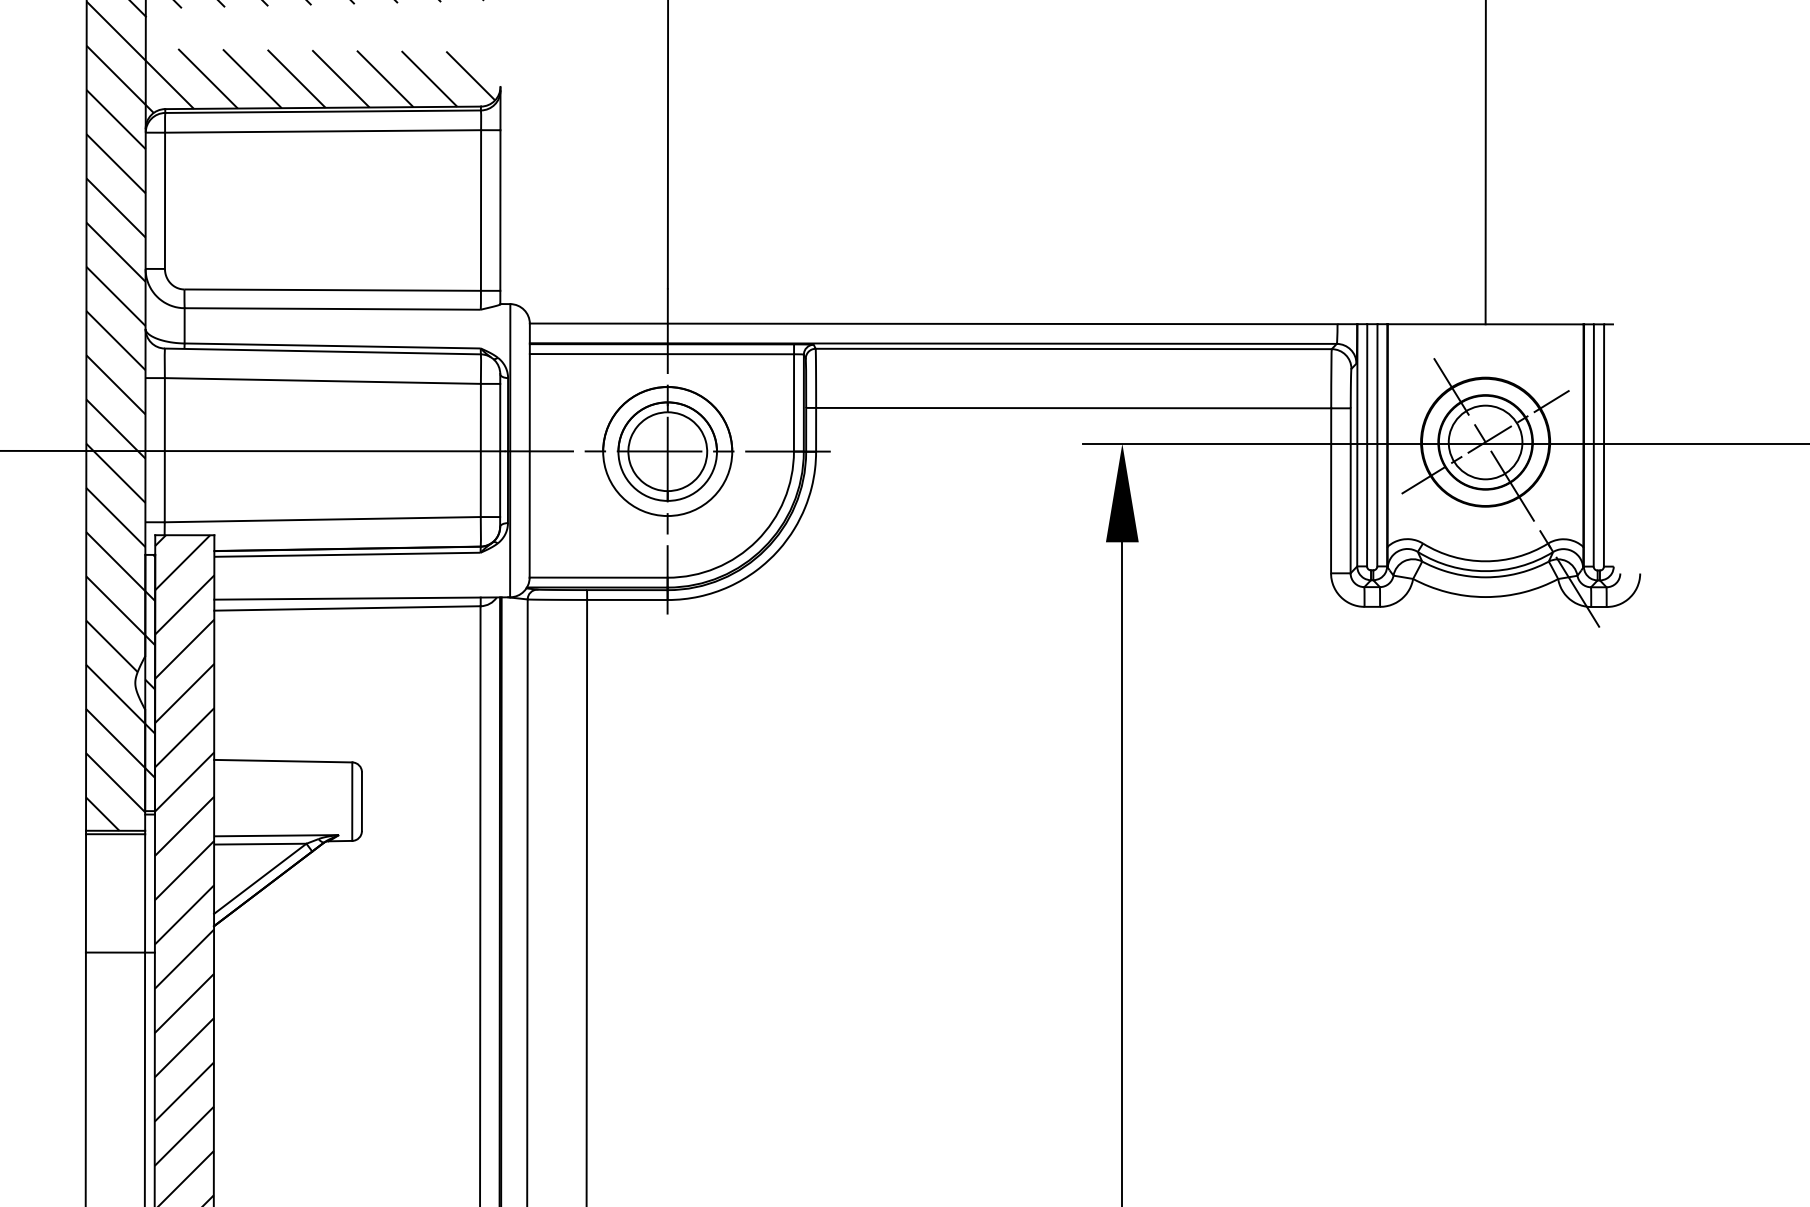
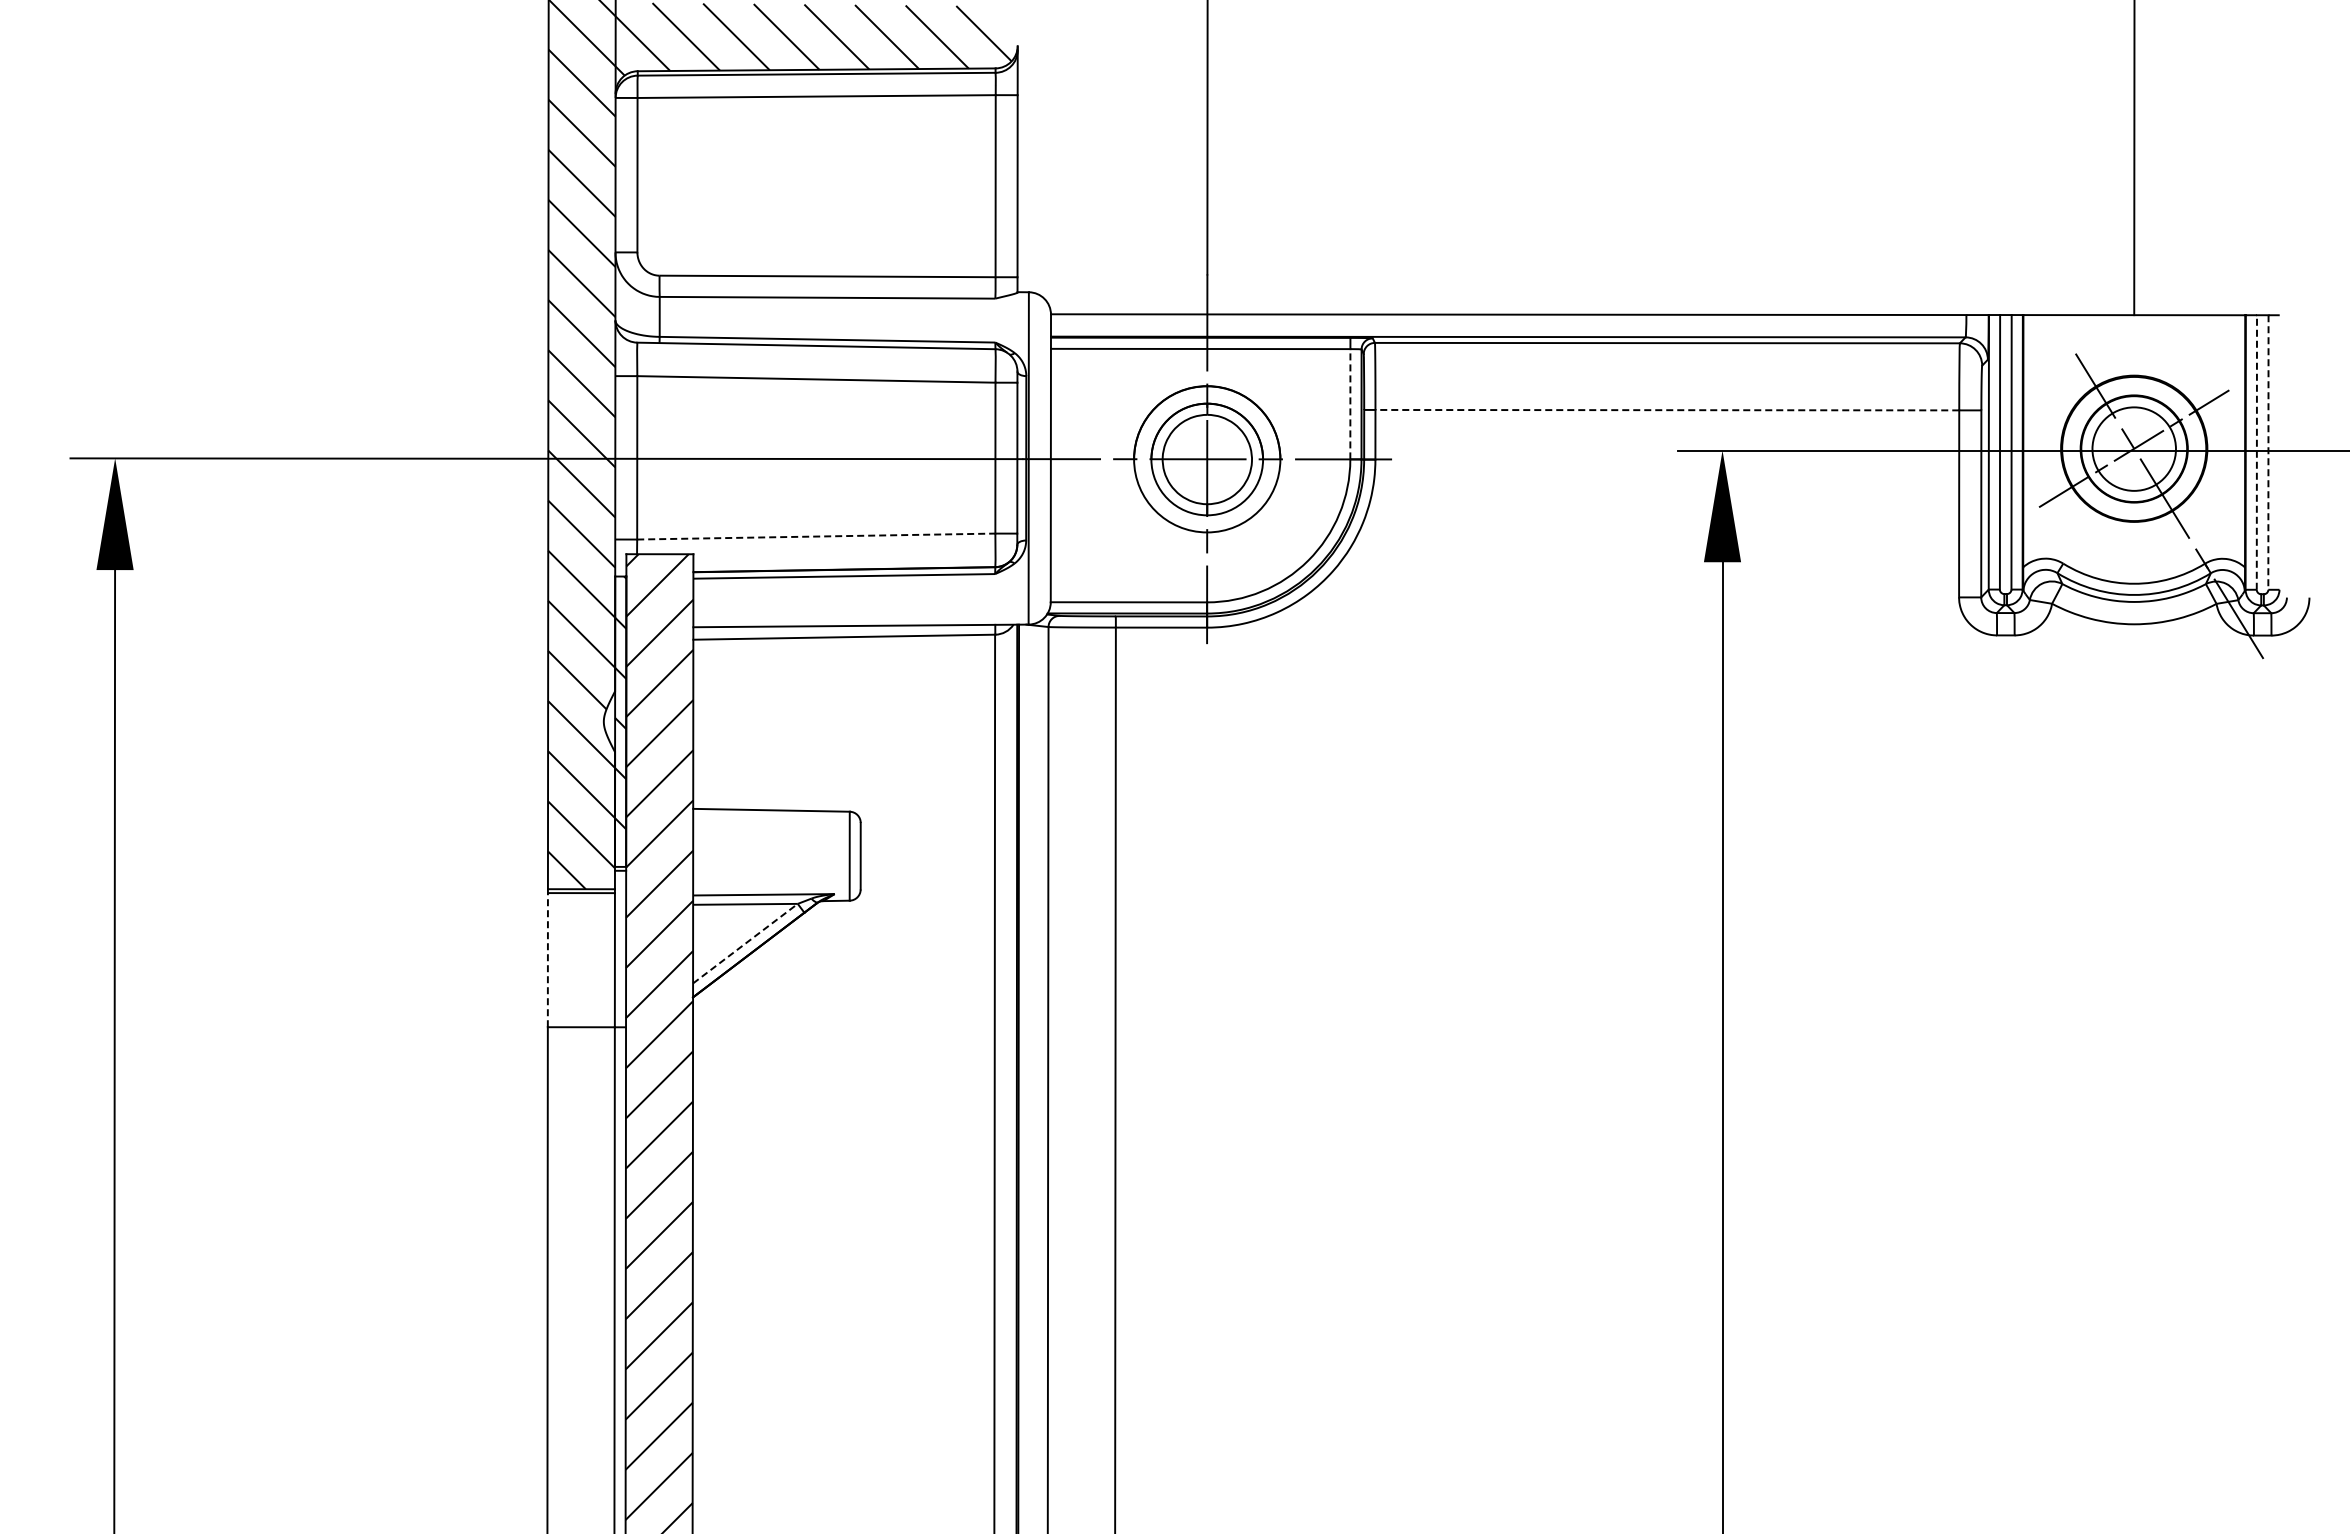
line: (794, 402) -> (1350, 403), solid -> dashed
line: (1073, 408) -> (1667, 410), solid -> dashed
line: (1593, 445) -> (2256, 452), solid -> dashed
line: (1604, 446) -> (2268, 453), solid -> dashed
line: (322, 519) -> (816, 536), solid -> dashed
line: (260, 878) -> (745, 943), solid -> dashed
line: (85, 892) -> (547, 959), solid -> dashed

